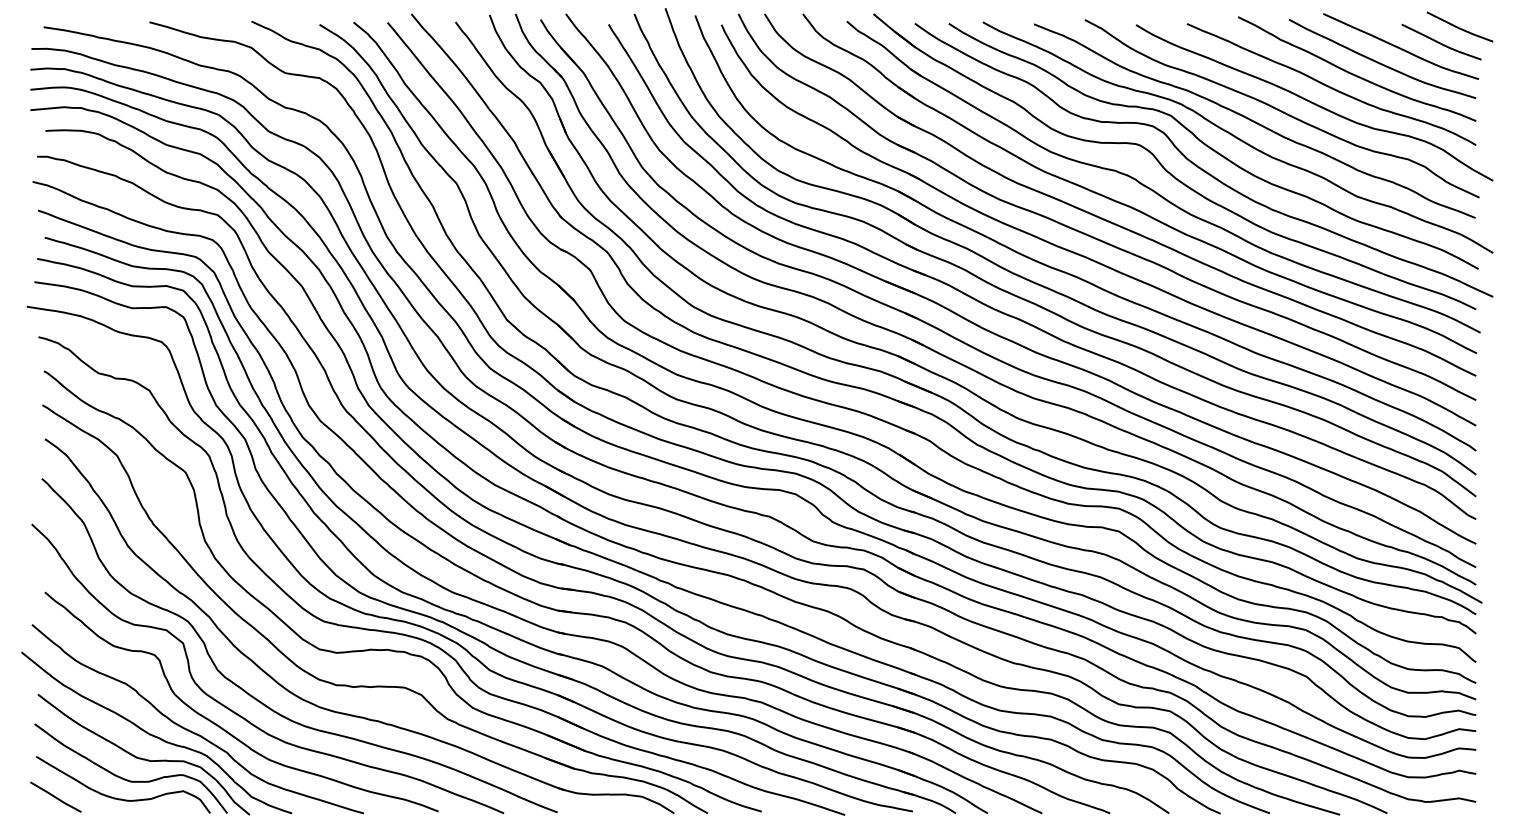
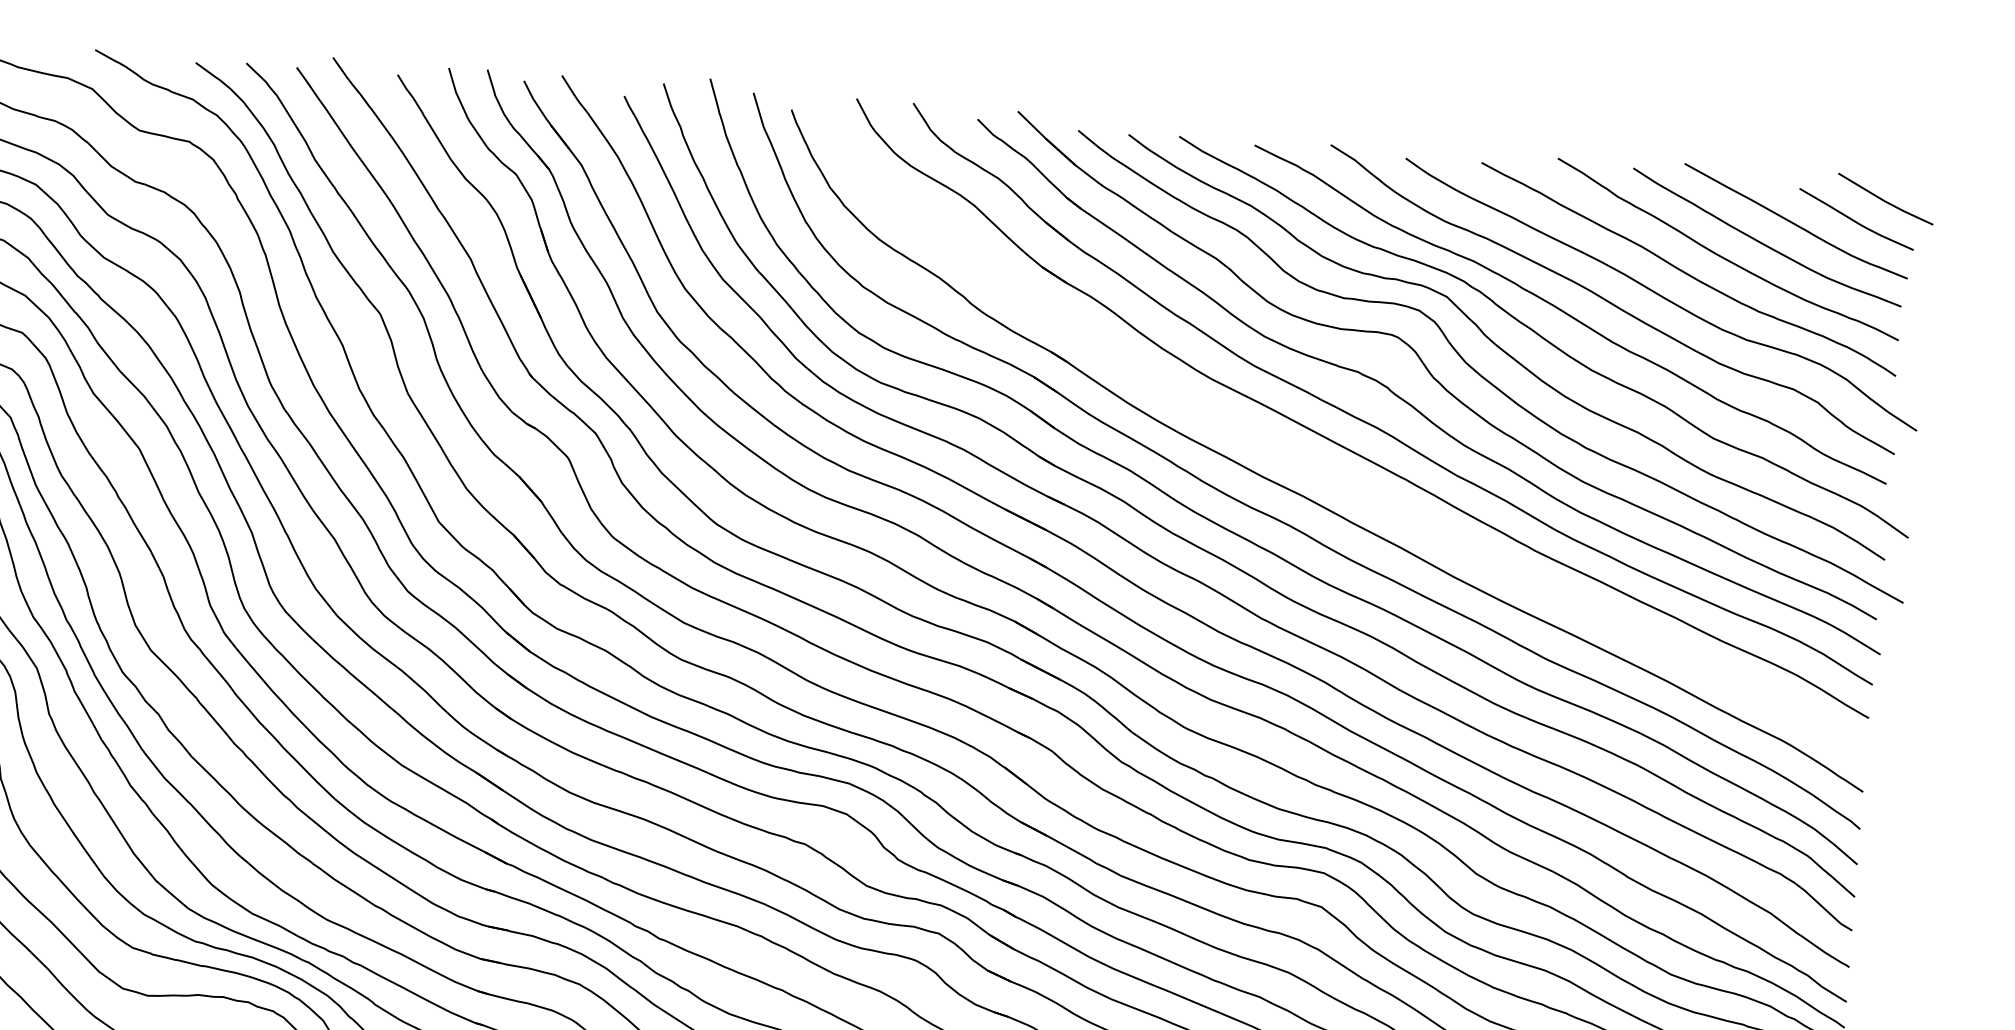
part: (1096, 237) -> (1322, 468), removed

